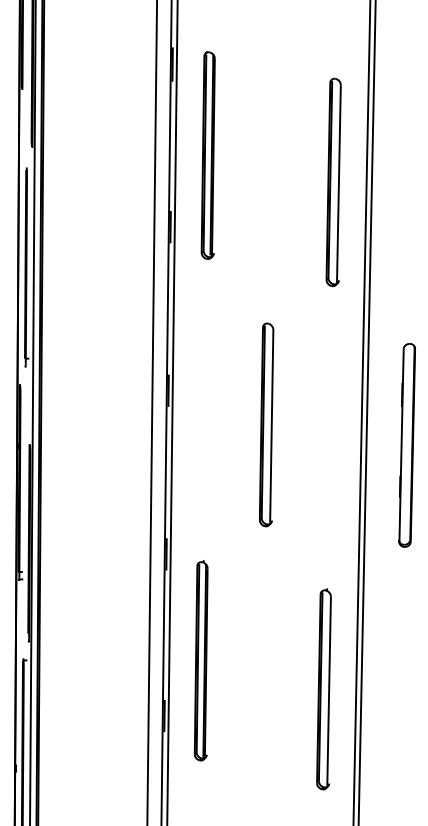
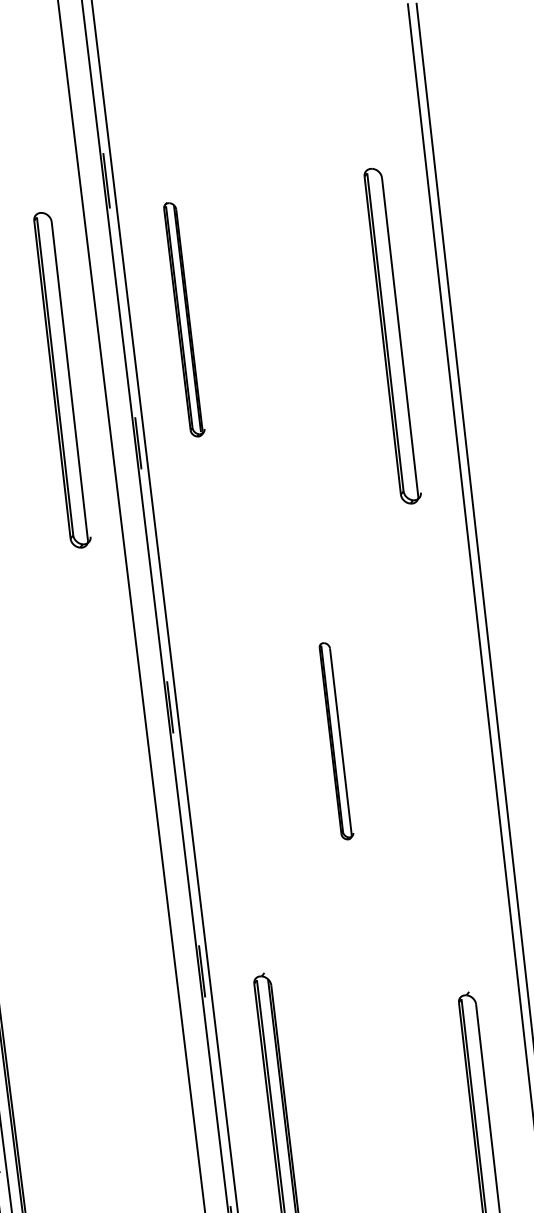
part: (207, 155) -> (182, 319), size x0.7
part: (128, 182) -> (60, 380), added
part: (266, 424) -> (335, 740), size x0.6

